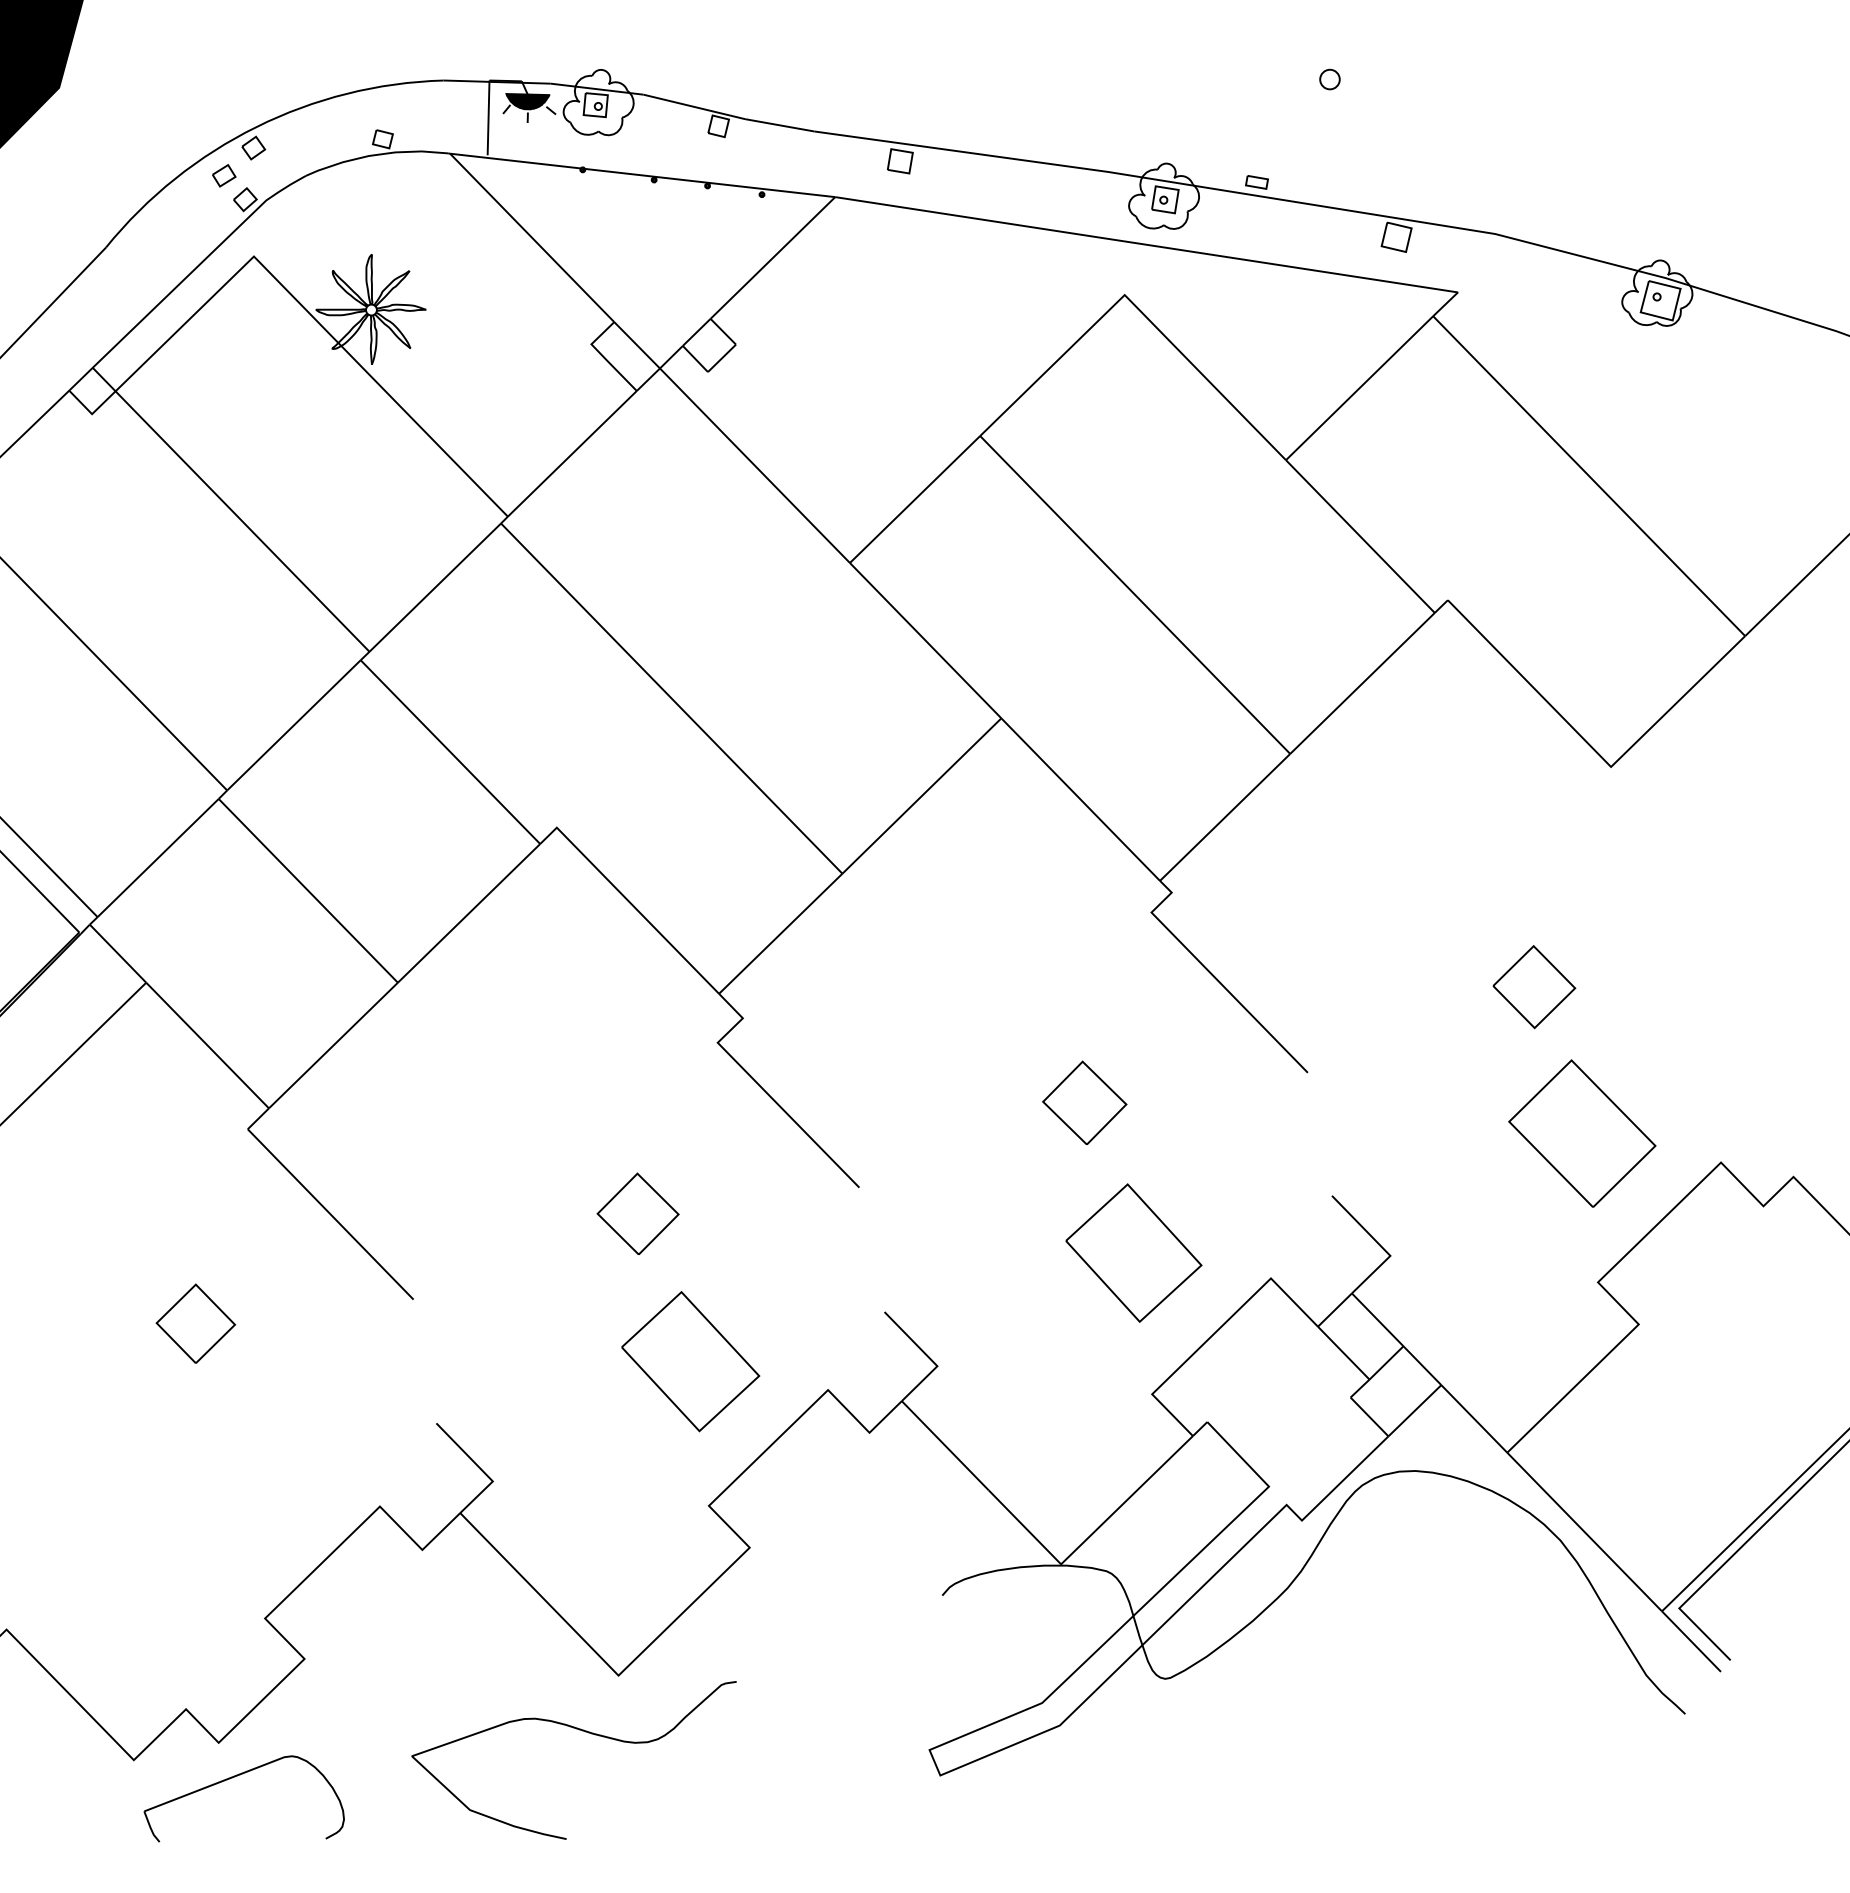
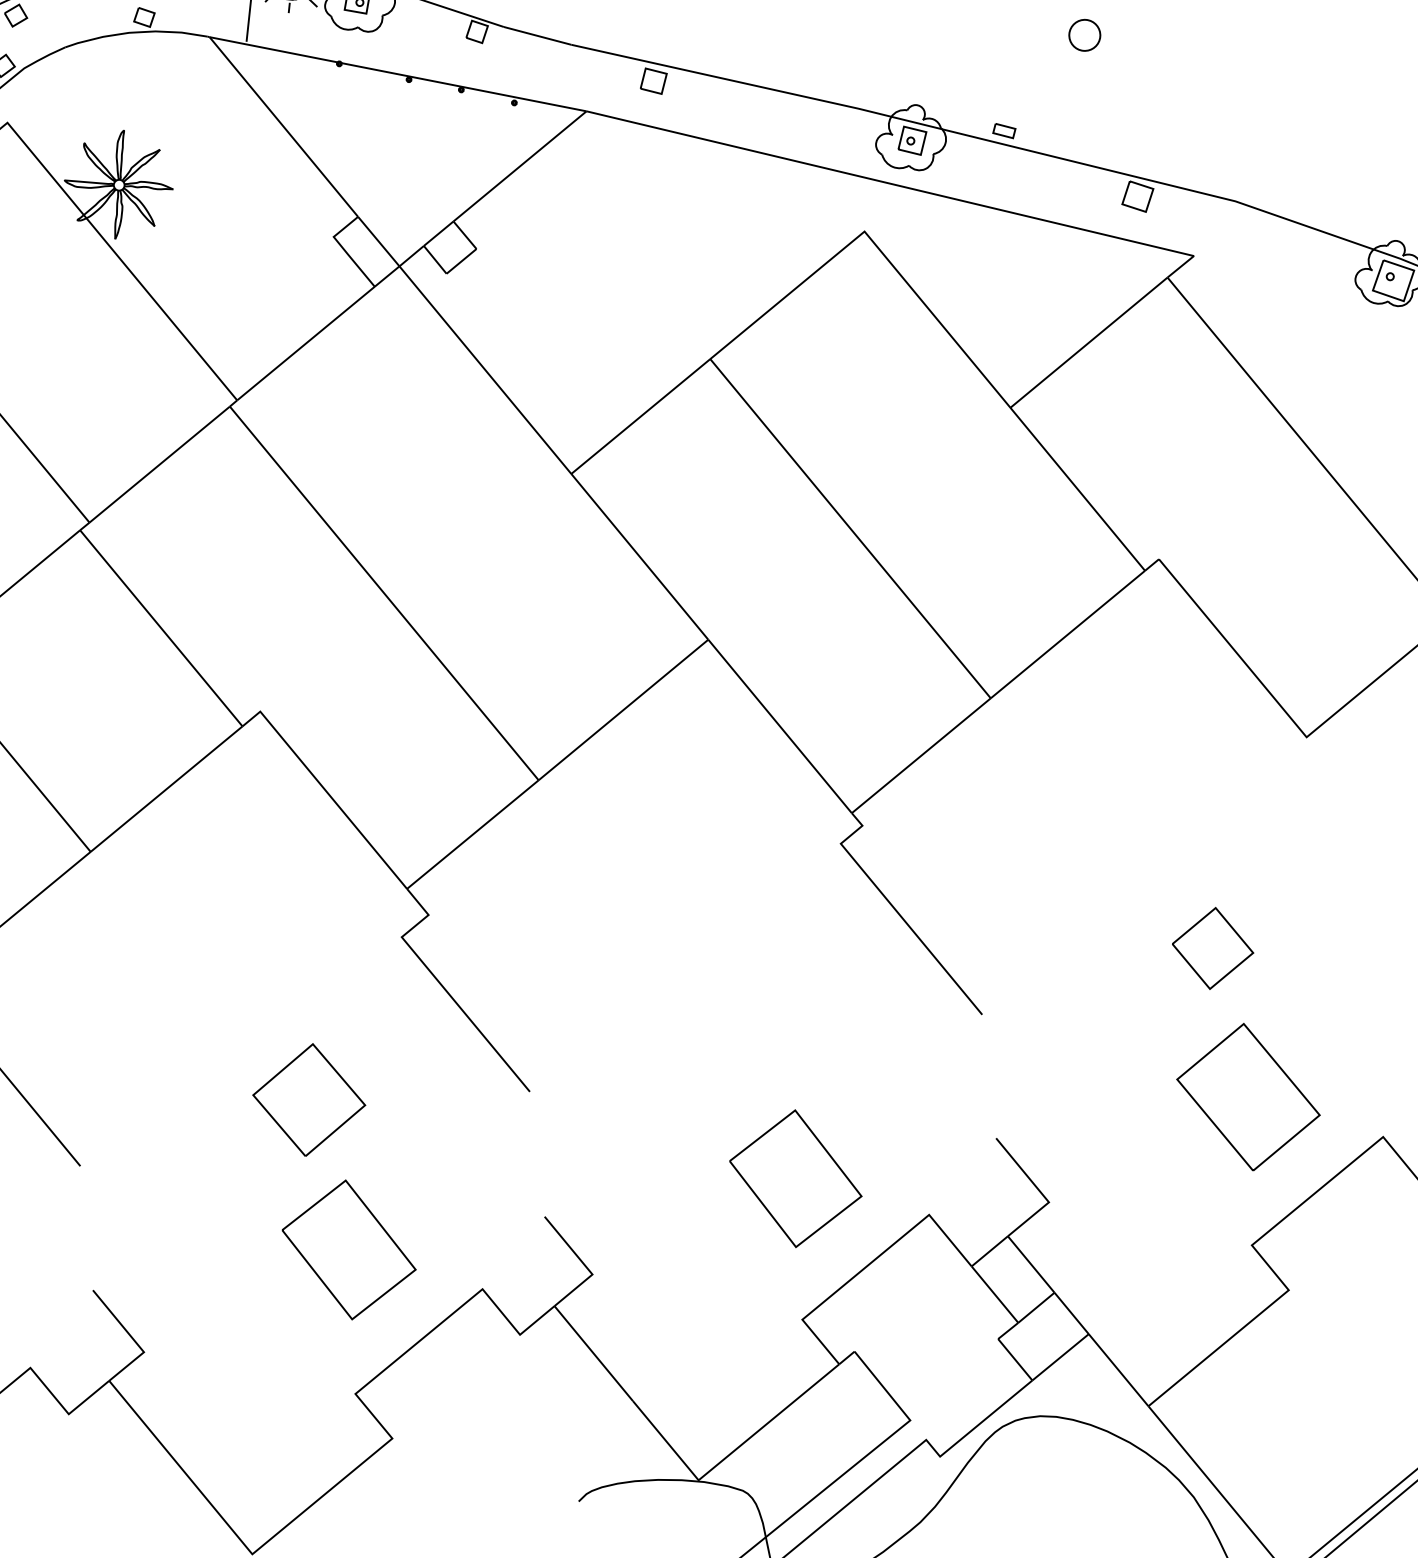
circle: (1329, 79) -> (1084, 35), size x1.6
part: (1084, 1102) -> (759, 1025), removed
part: (637, 1213) -> (308, 1099), size x1.4

